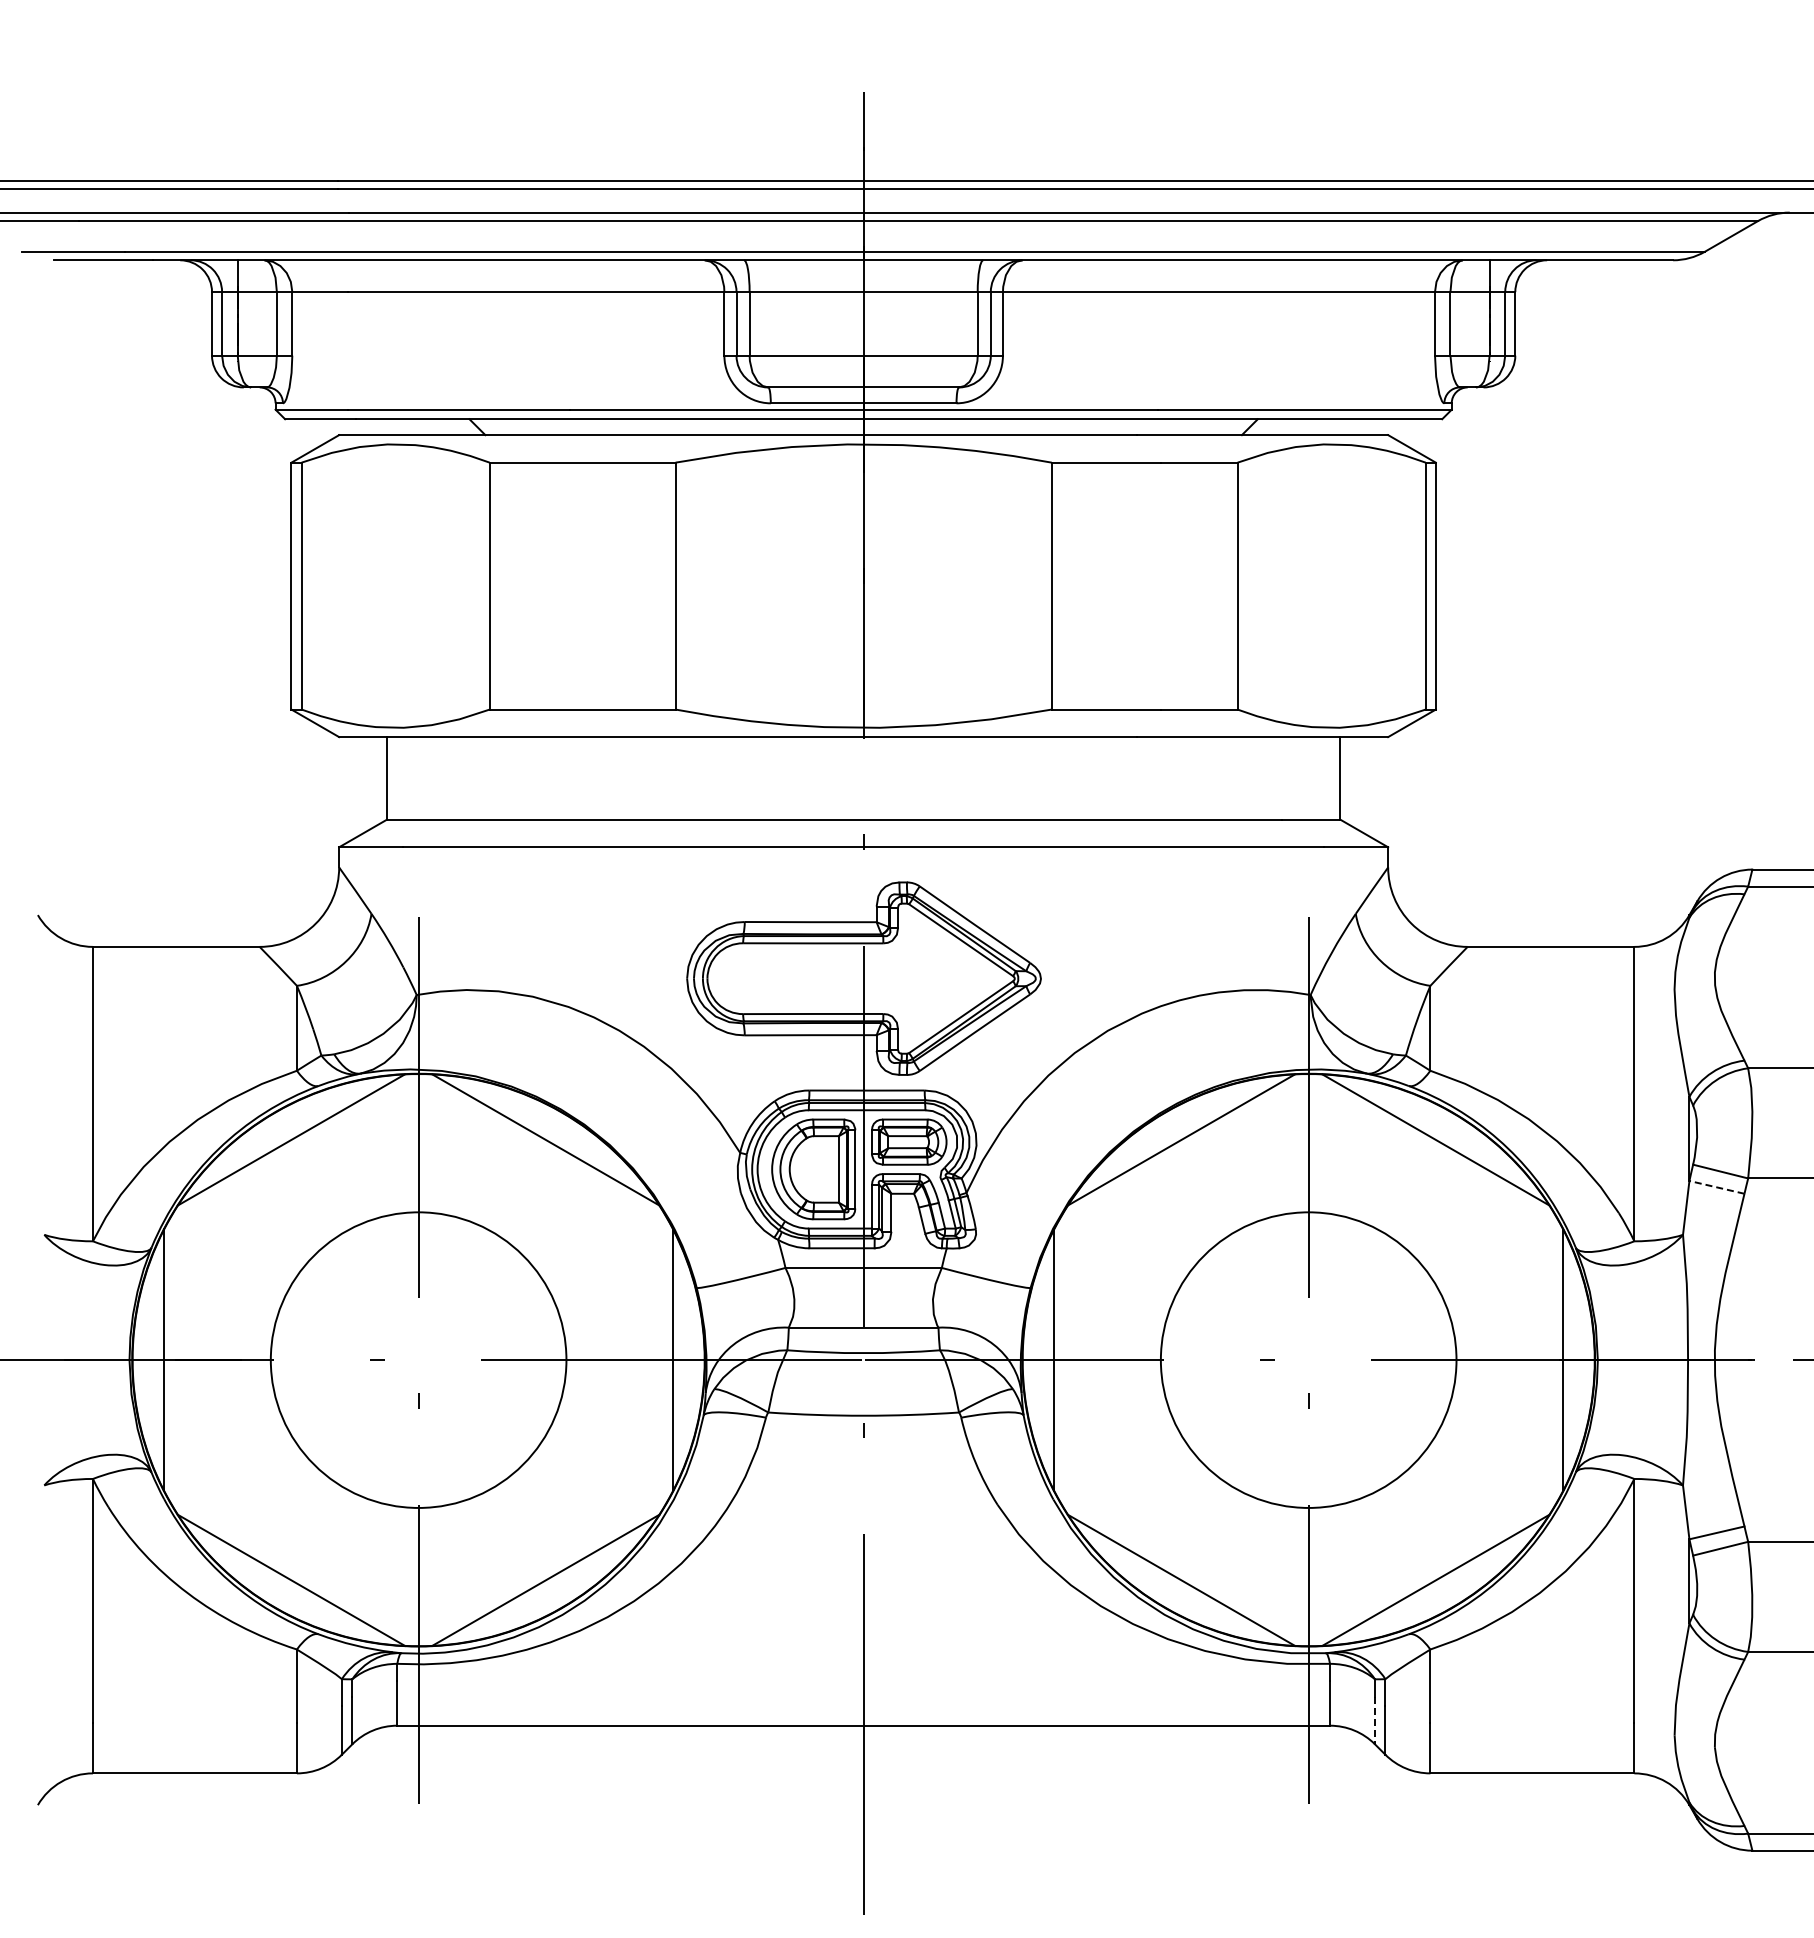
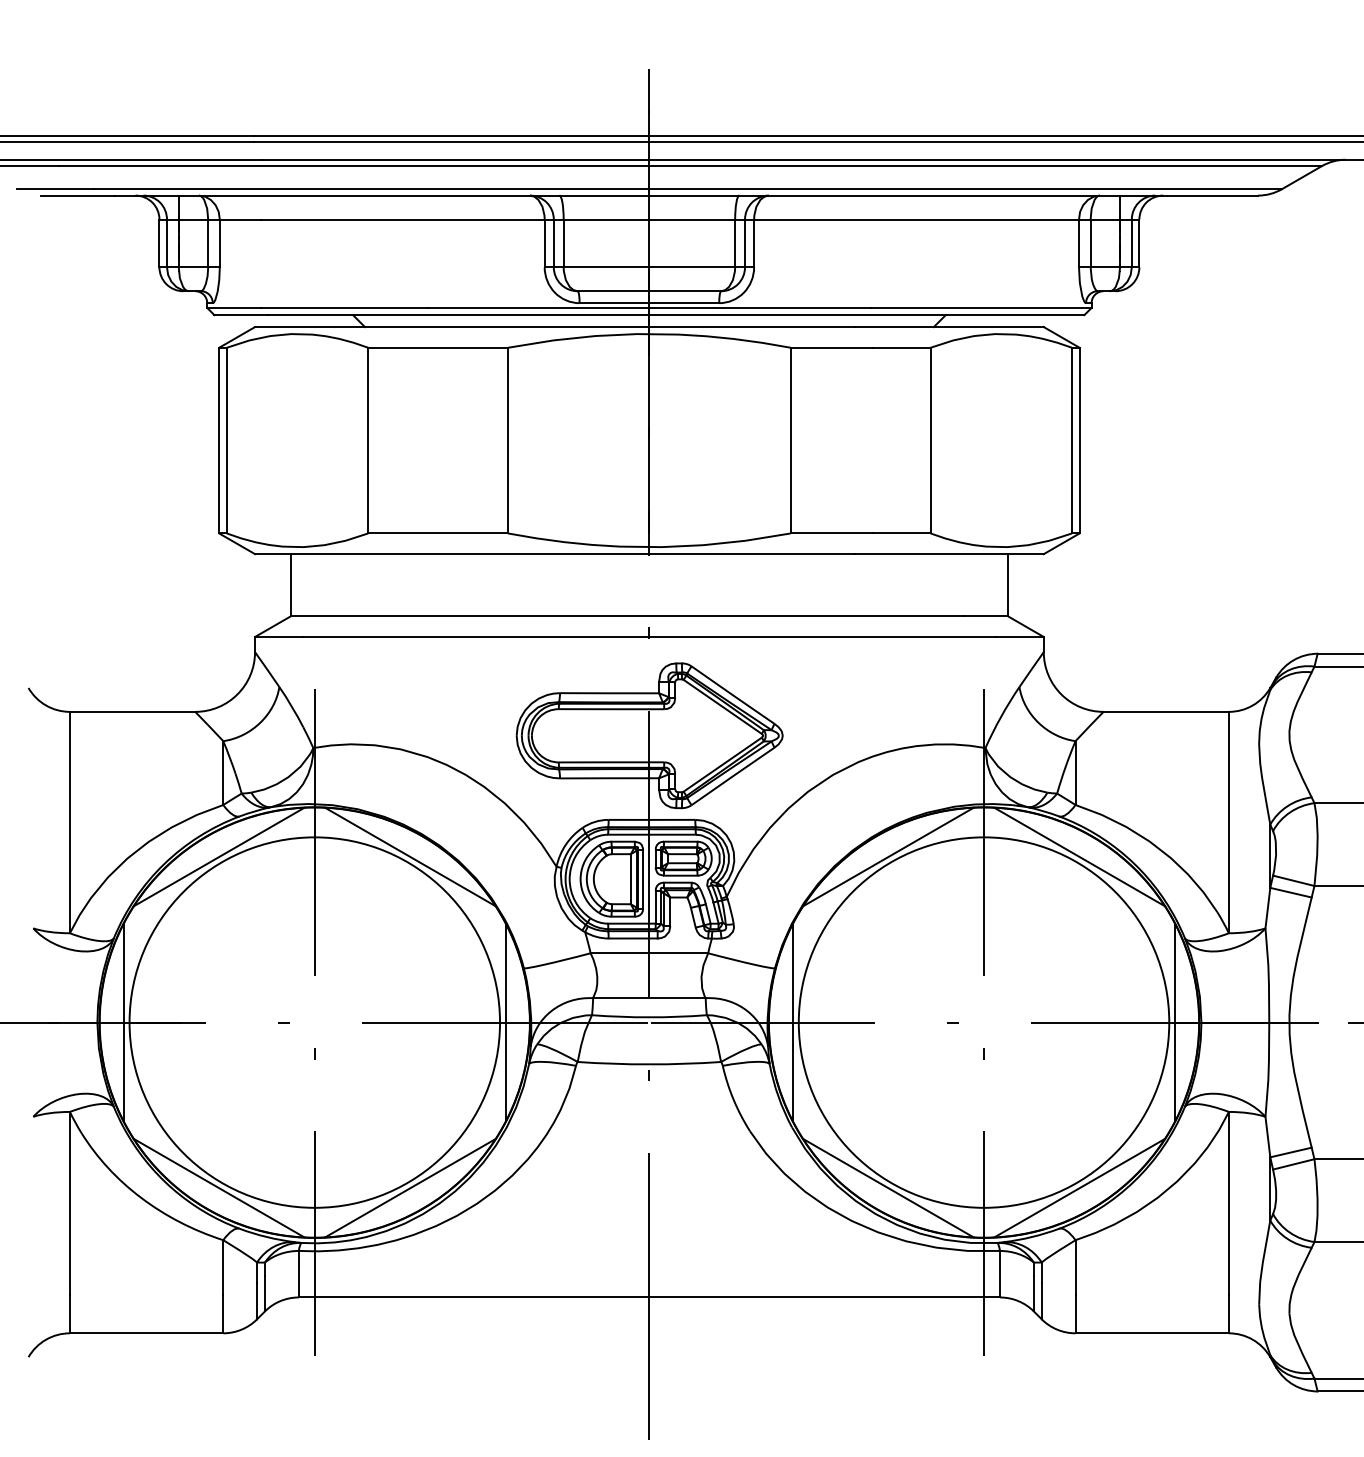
line: (1716, 1187) -> (1290, 892), dashed -> solid
circle: (418, 1359) -> (314, 1022), size x1.67
circle: (1308, 1359) -> (983, 1022), size x1.67
line: (1375, 1720) -> (1034, 1293), dashed -> solid

